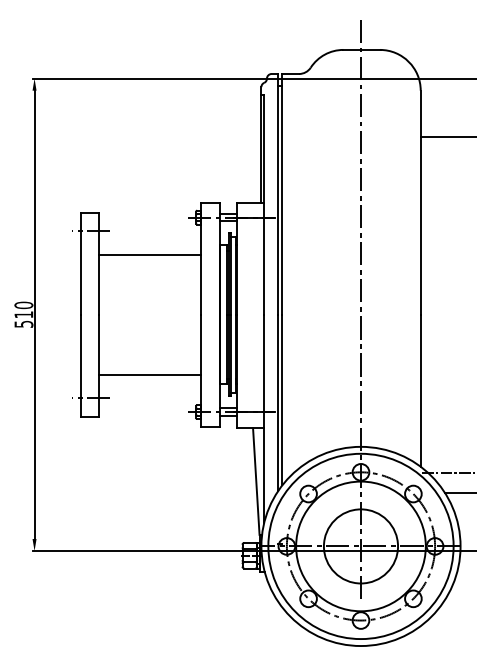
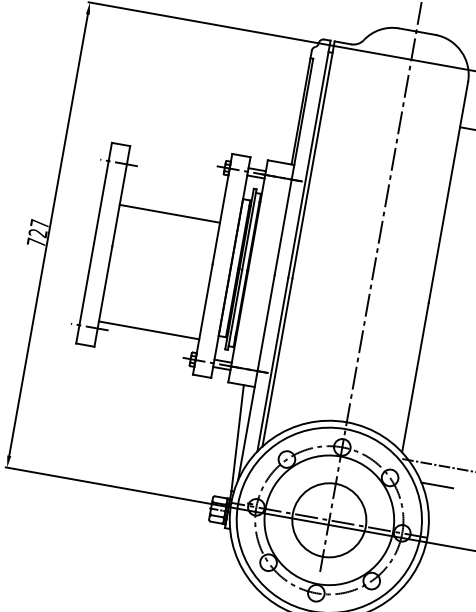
line: (150, 254) -> (170, 213), moved
text: (23, 314) -> (37, 232), 510 -> 727
line: (150, 375) -> (149, 330), moved

